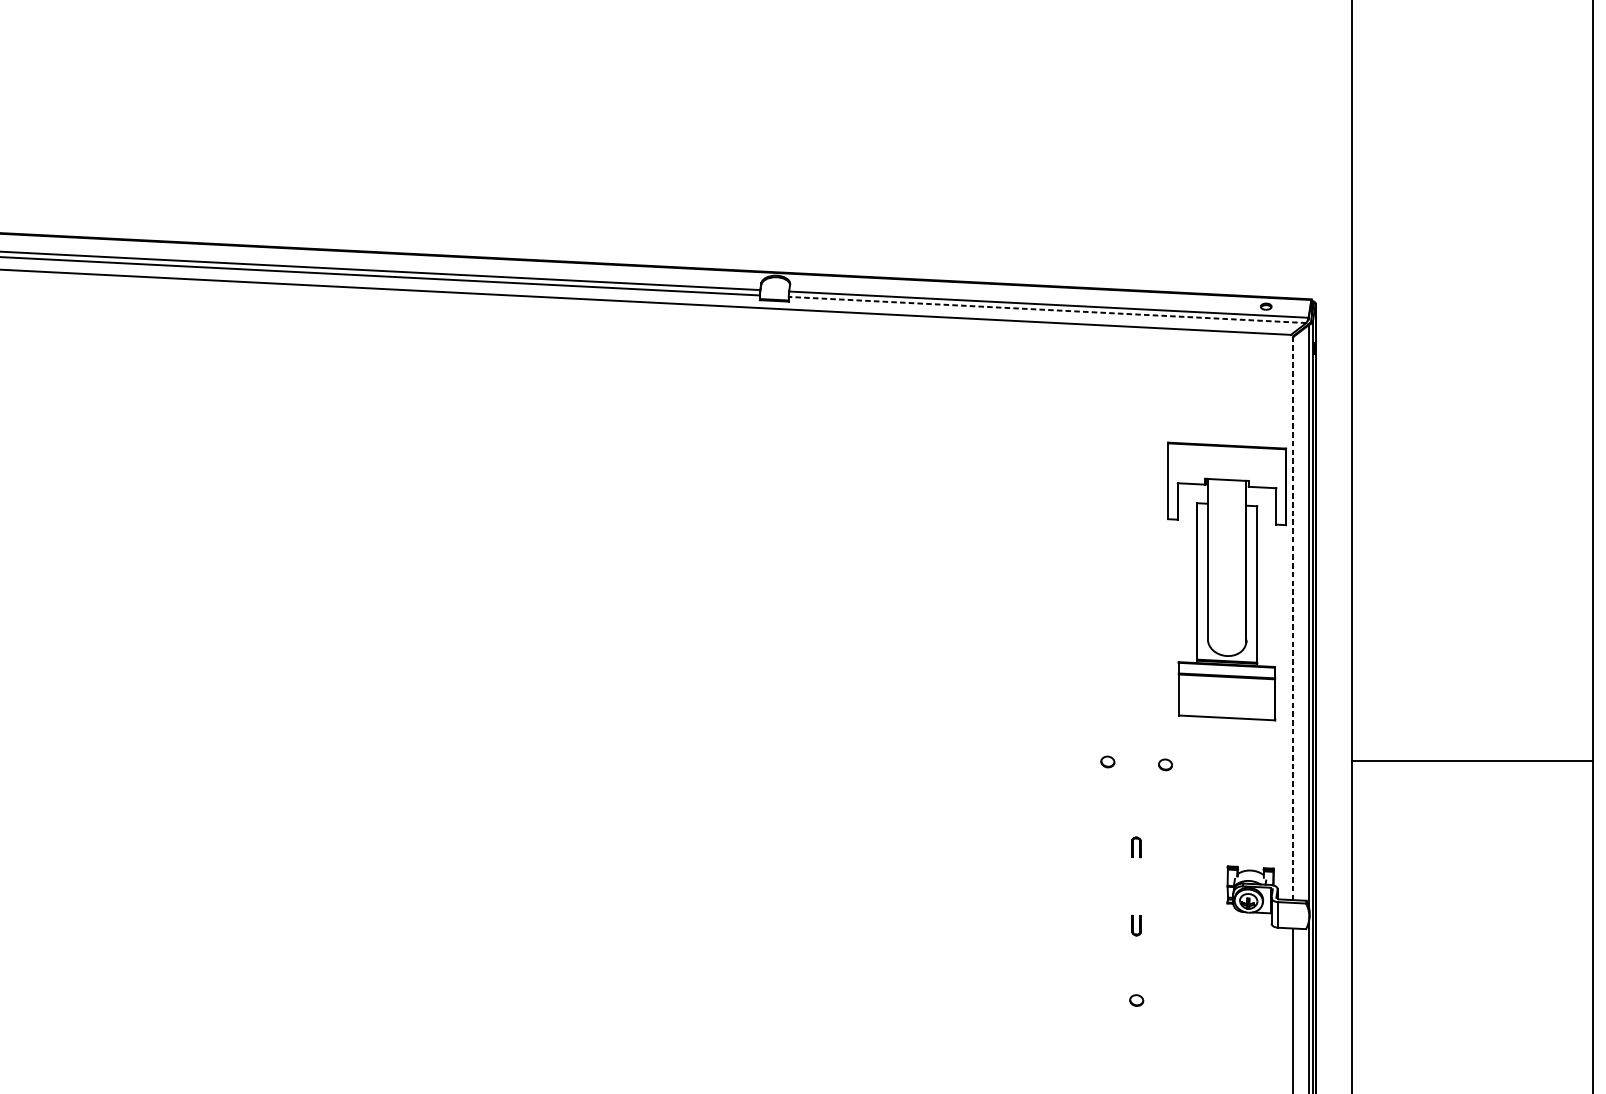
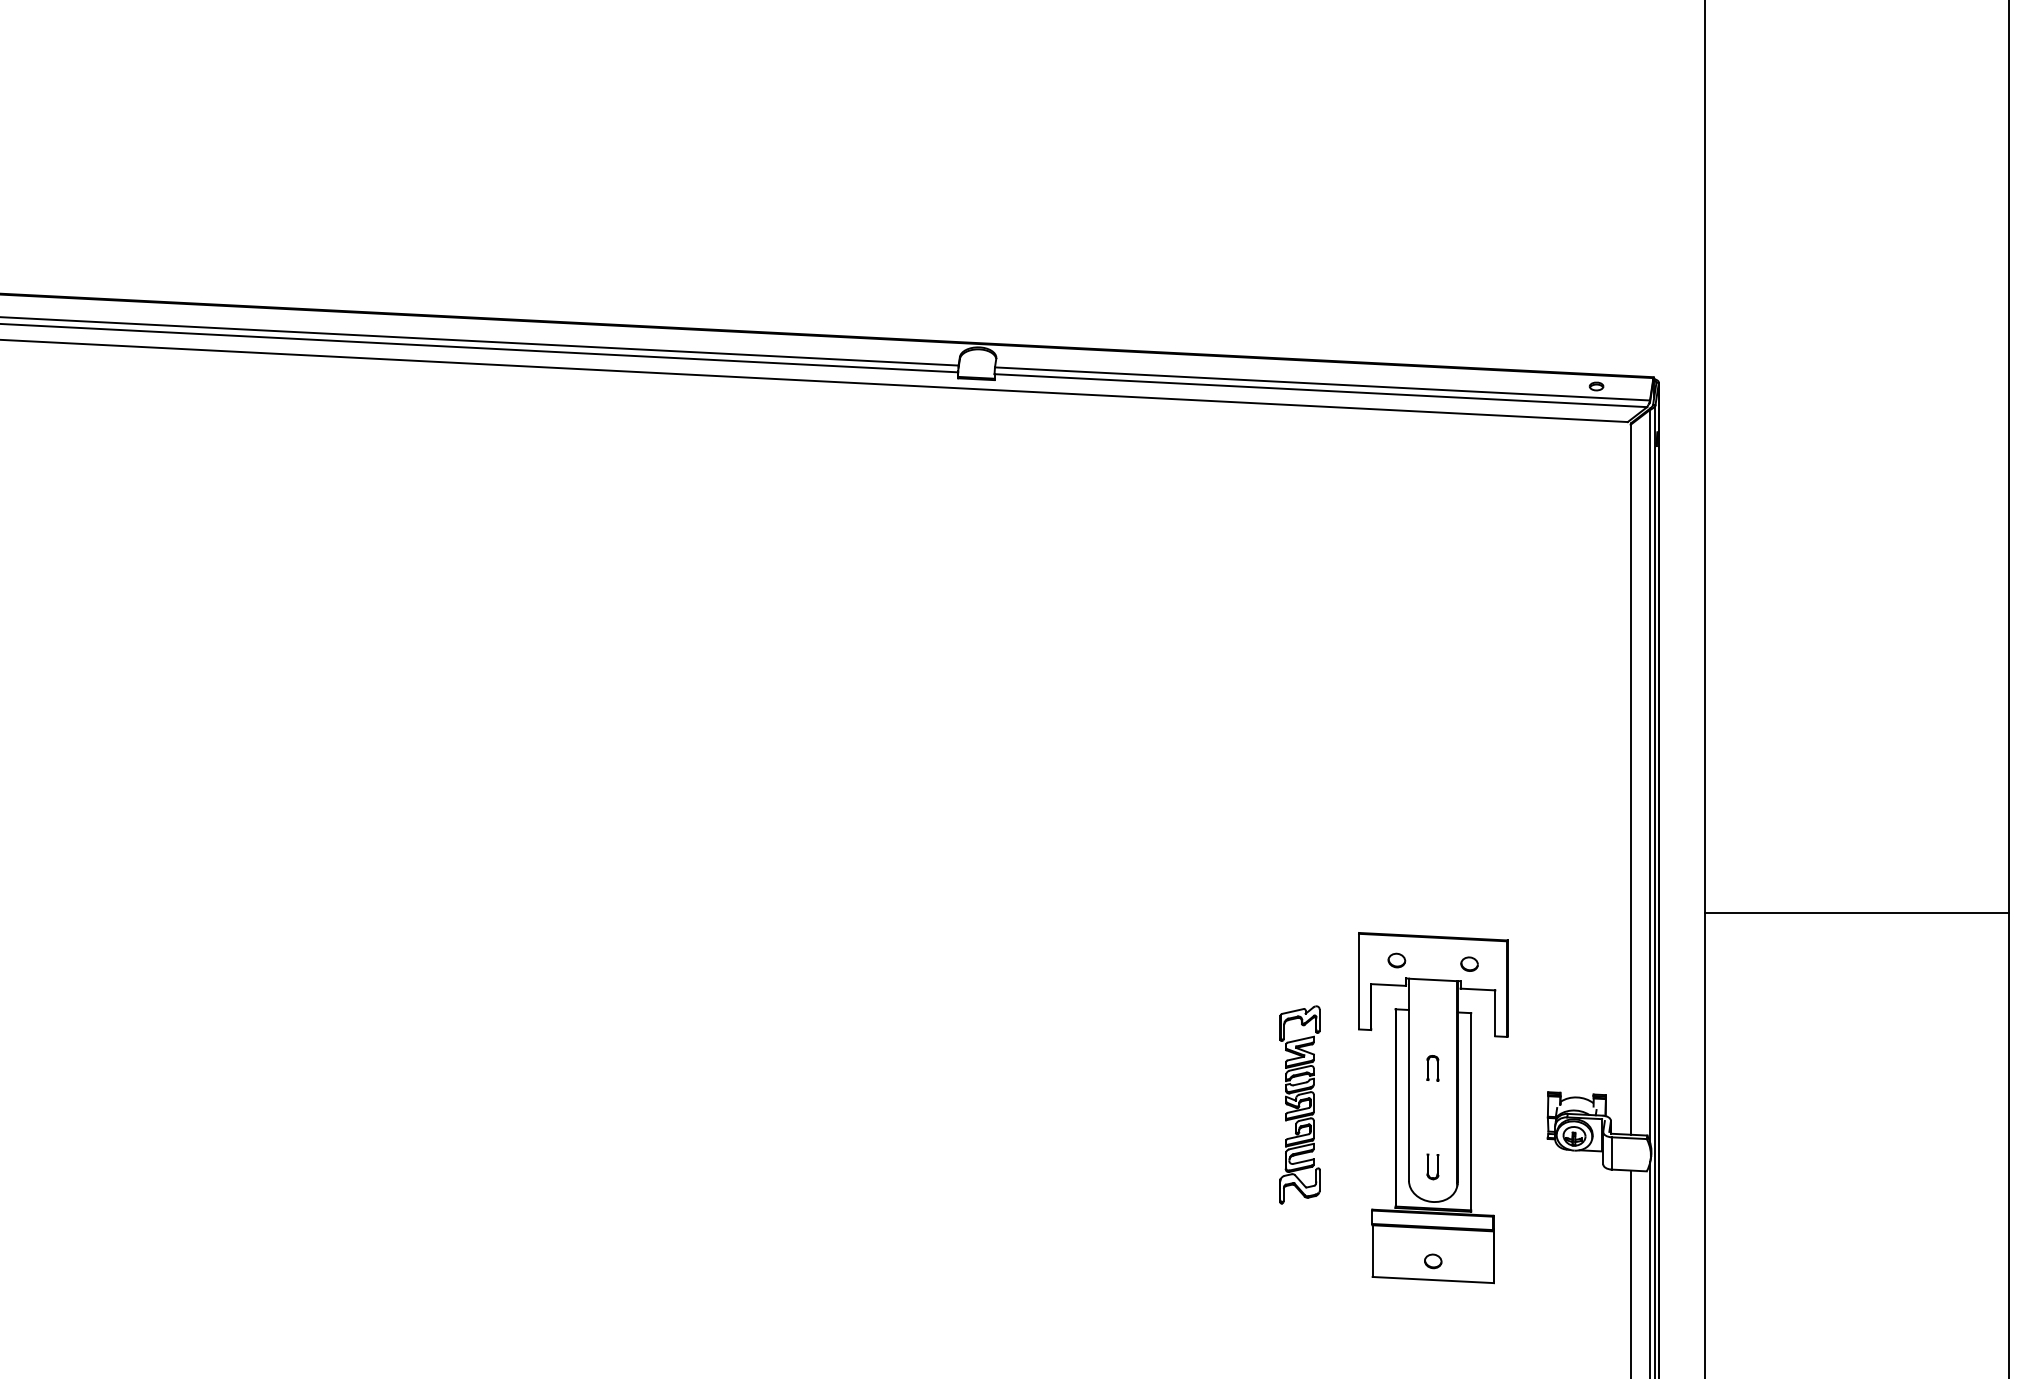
line: (1047, 309) -> (1320, 390), dashed -> solid
part: (1227, 581) -> (1433, 1108), moved
line: (1293, 618) -> (1630, 779), dashed -> solid
line: (1472, 761) -> (1856, 913), moved
part: (1030, 876) -> (1299, 1104), added

